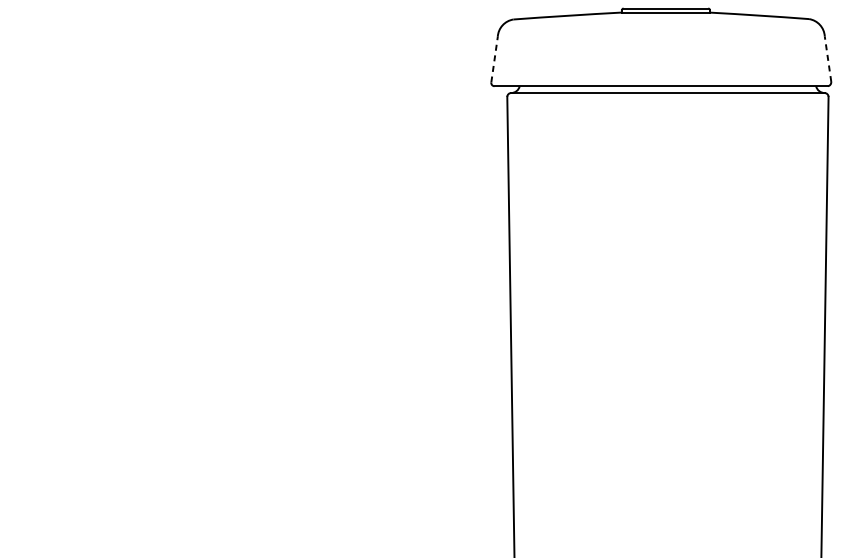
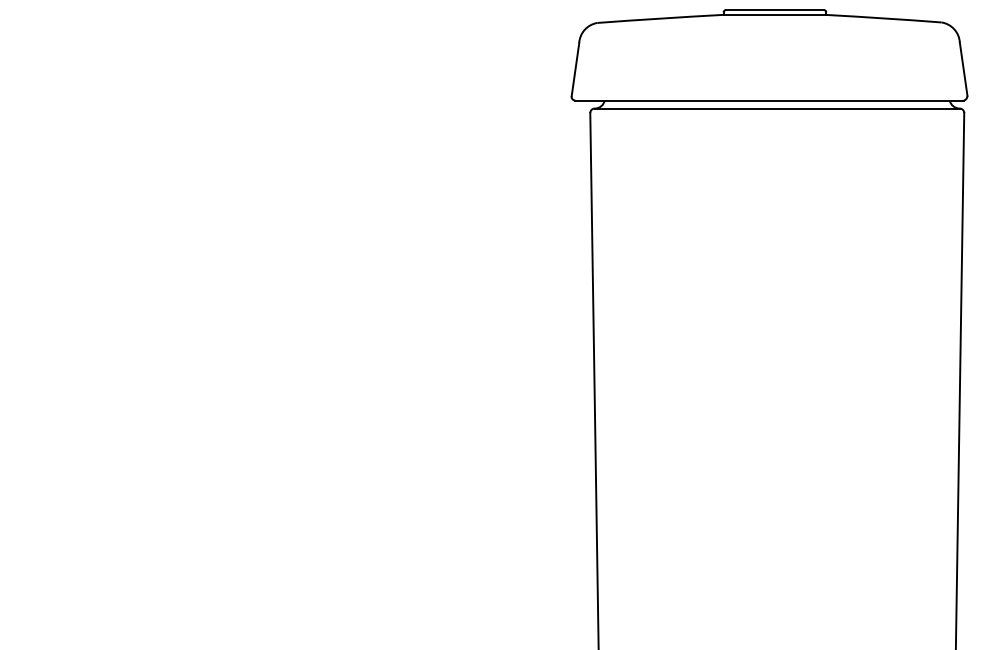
line: (494, 59) -> (575, 69), dashed -> solid
line: (827, 59) -> (963, 69), dashed -> solid

